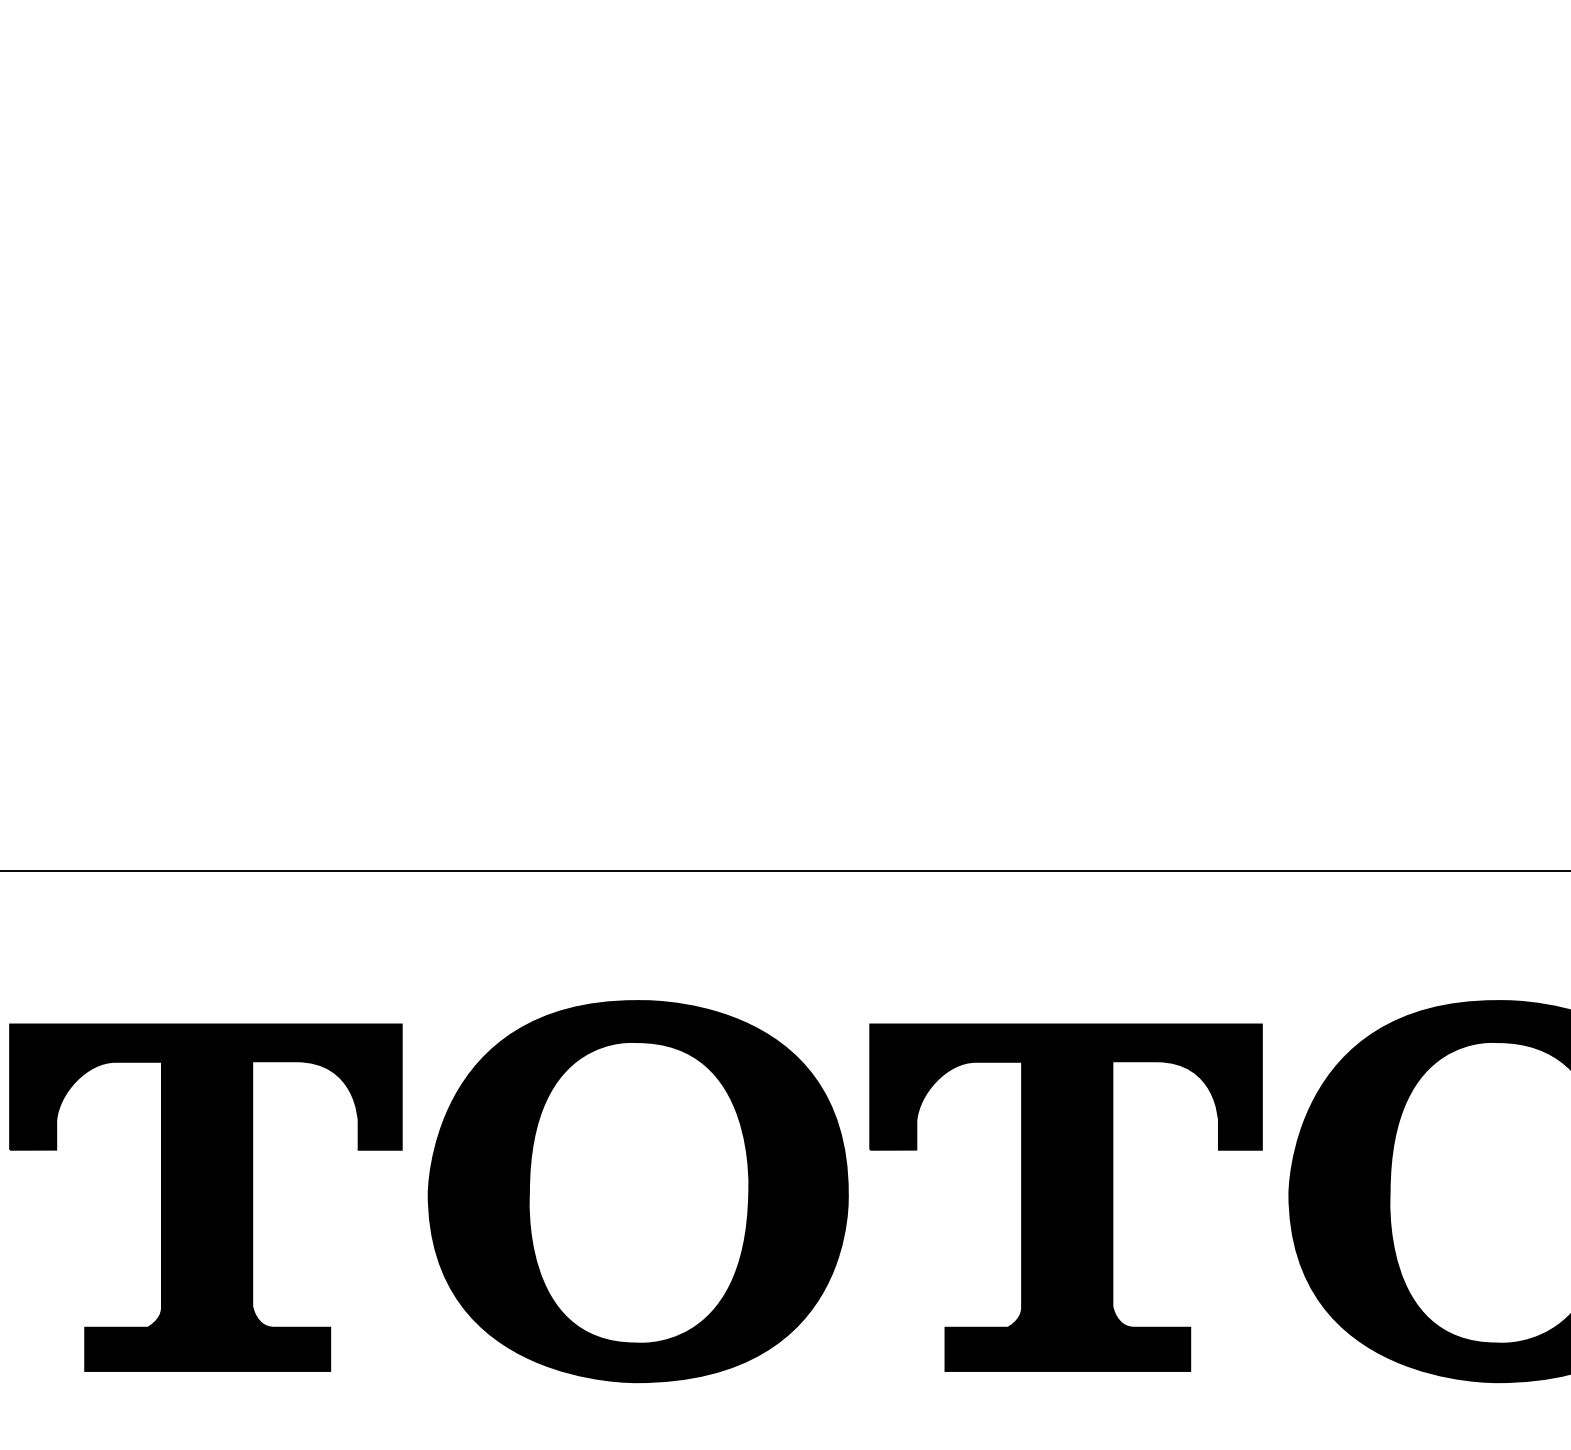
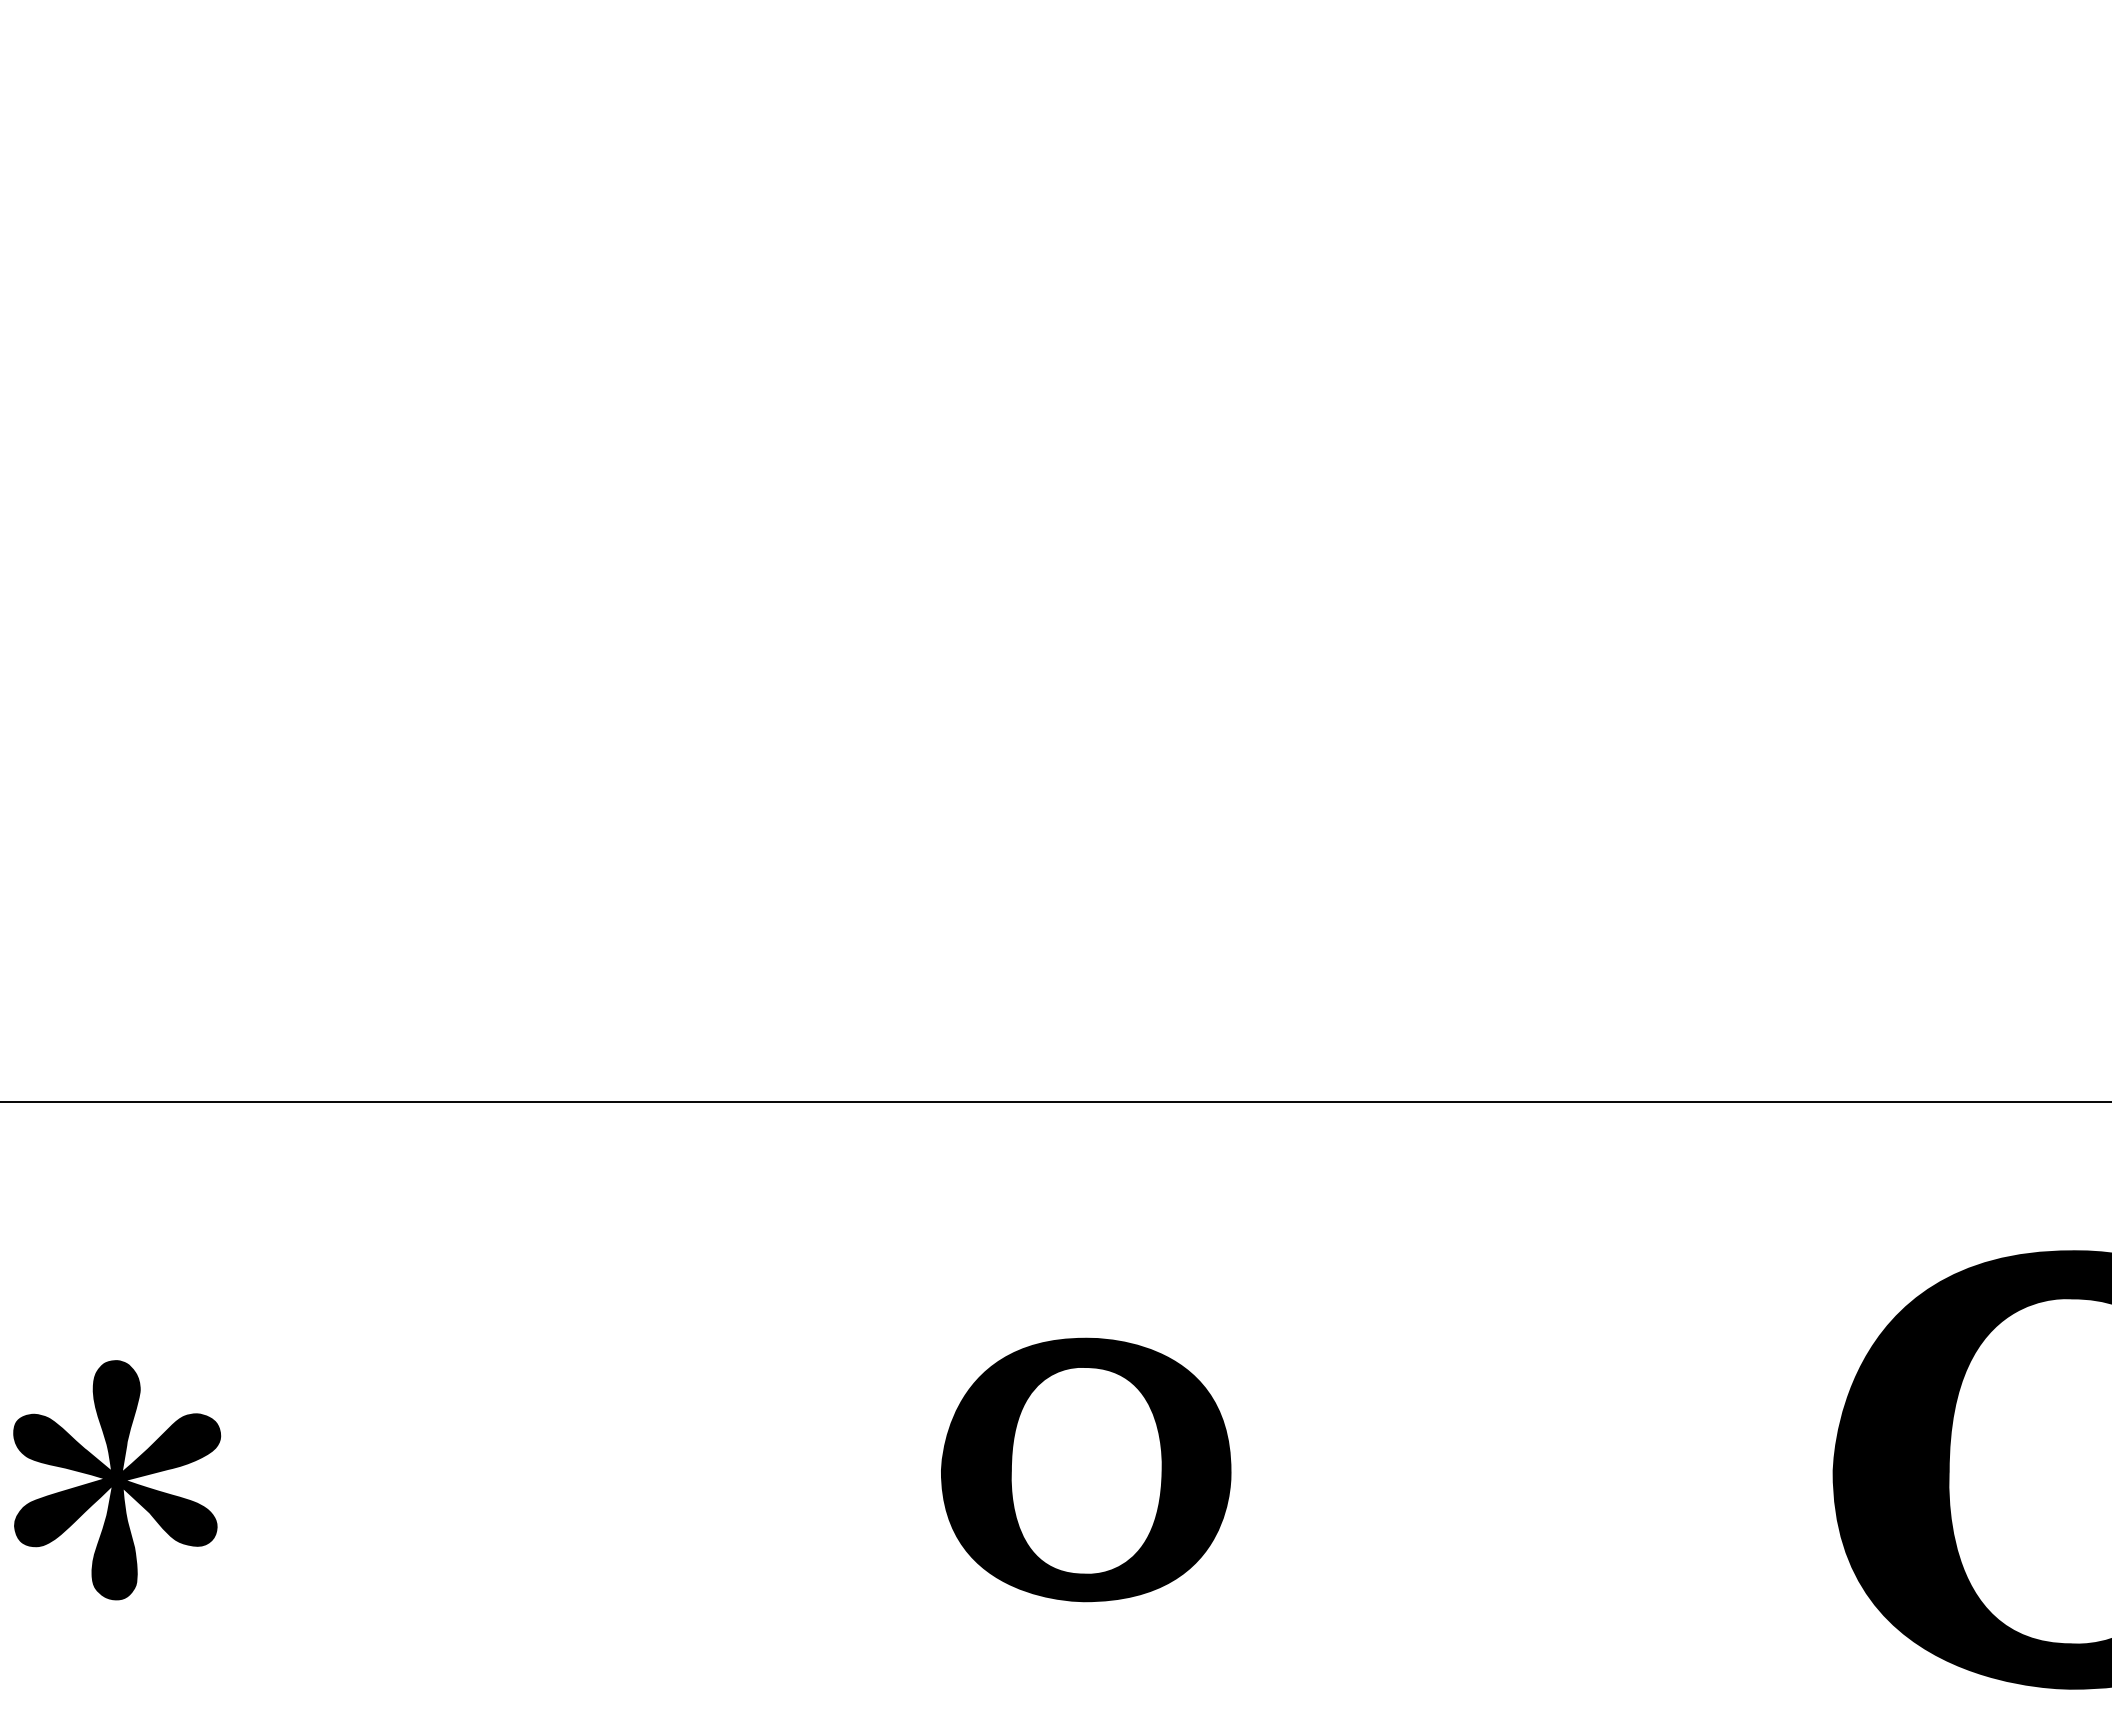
part: (637, 1191) -> (1085, 1469), size x0.6
part: (205, 1197) -> (589, 1476), removed
part: (1065, 1197) -> (1576, 1476), removed

